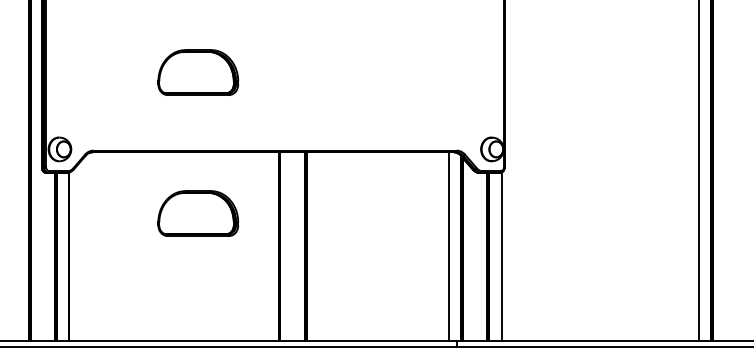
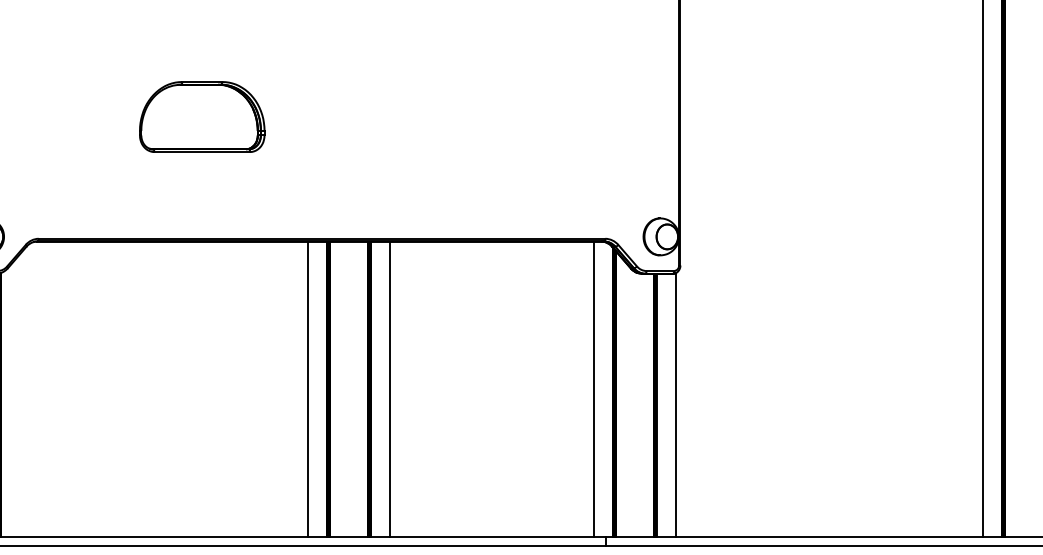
part: (198, 213) -> (202, 336), removed
line: (266, 246) -> (308, 388), added
line: (318, 246) -> (389, 388), added

